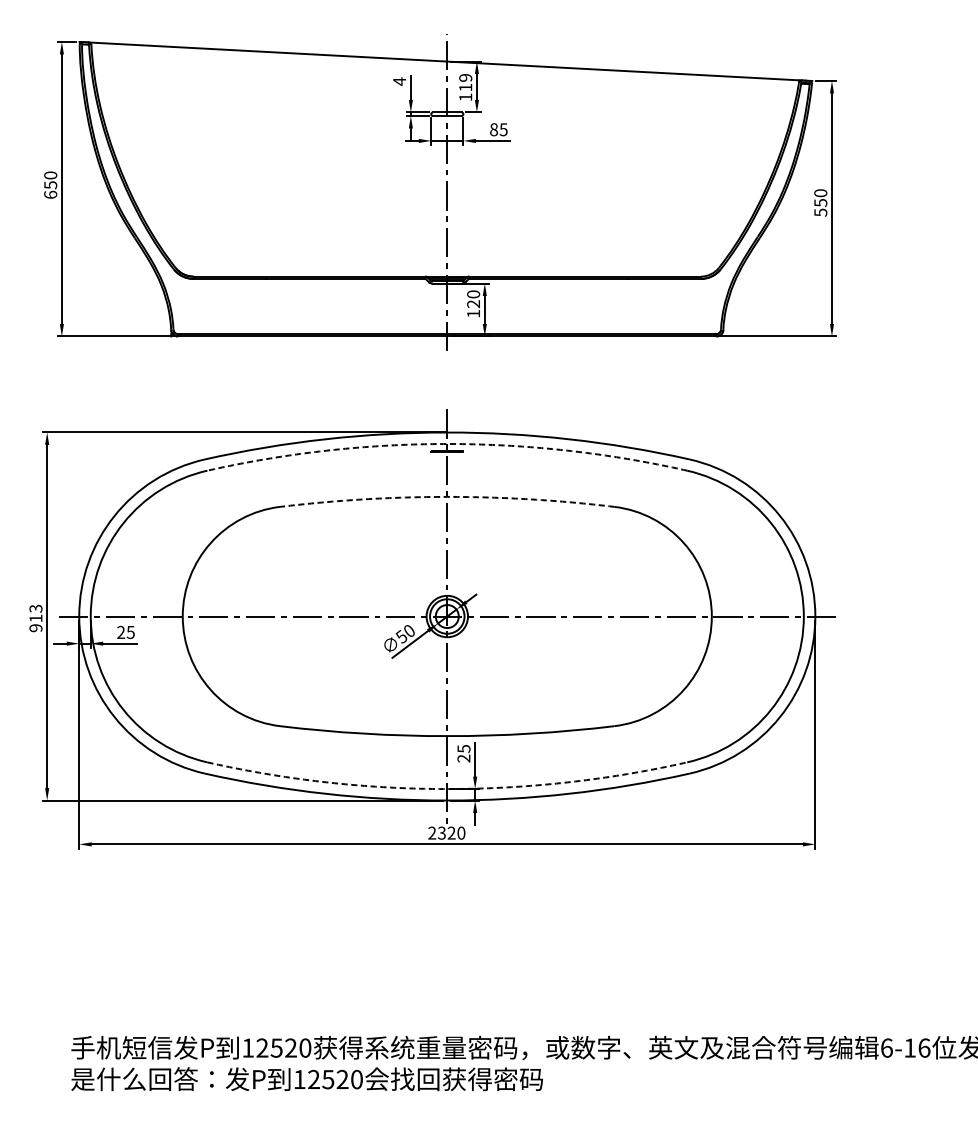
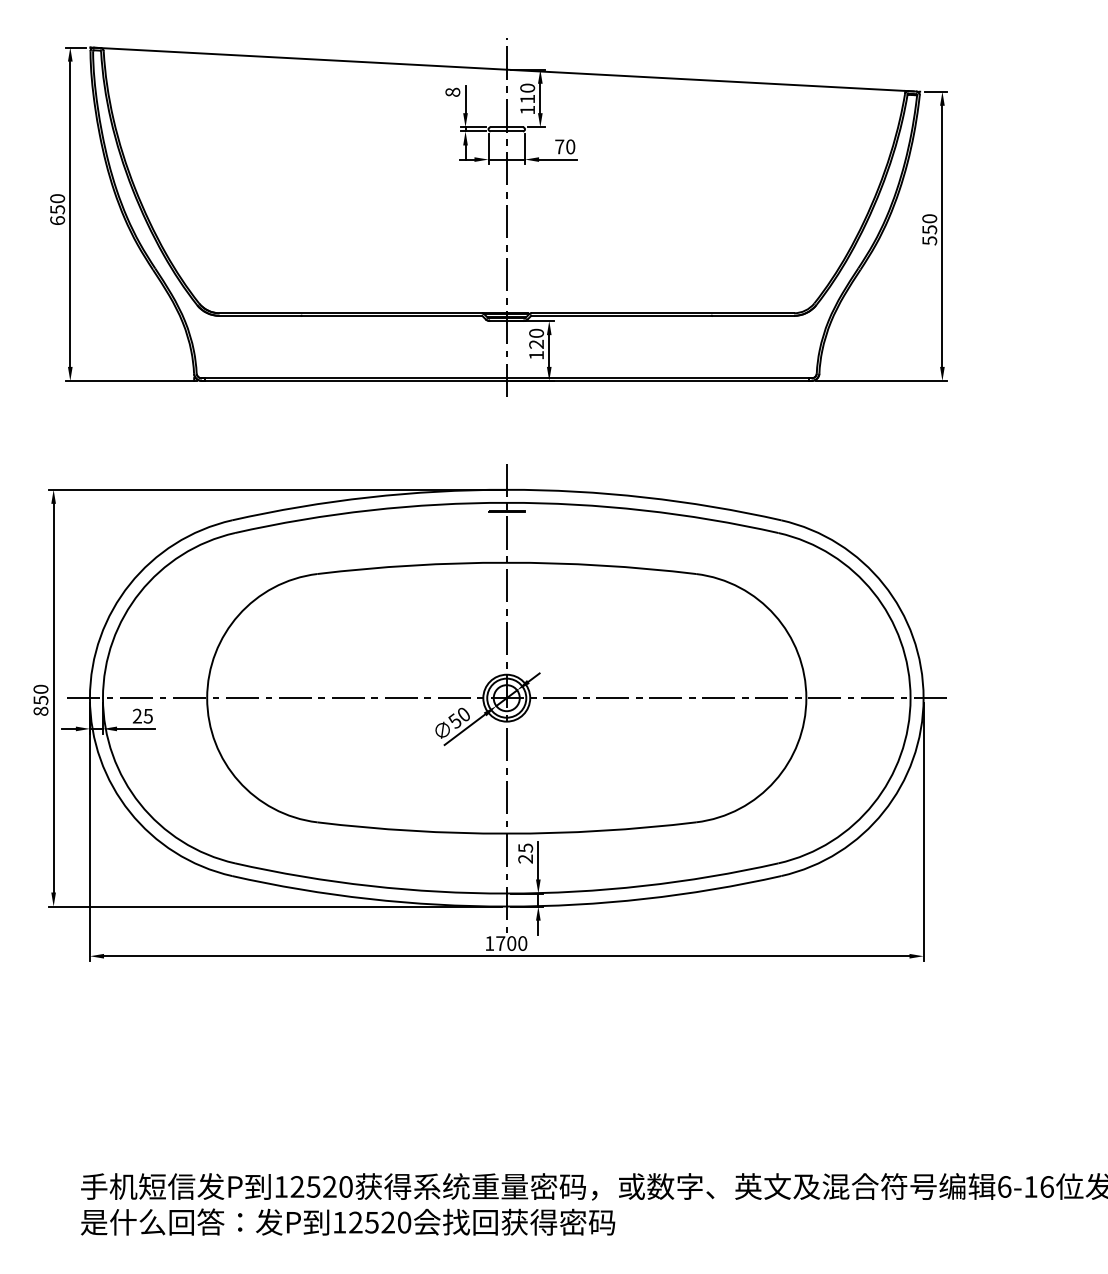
text: (465, 77) -> (527, 87), 119 -> 110
text: (399, 81) -> (452, 92), 4 -> 8
text: (499, 129) -> (565, 146), 85 -> 70
arc: (447, 443) -> (506, 502), dashed -> solid
arc: (447, 496) -> (506, 562), dashed -> solid
text: (35, 617) -> (40, 699), 913 -> 850
arc: (447, 788) -> (506, 893), dashed -> solid
text: (441, 833) -> (500, 943), 2320 -> 1700

